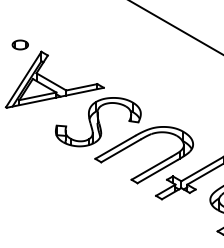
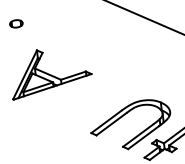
part: (19, 44) -> (15, 23), moved
part: (98, 122) -> (90, 102), removed

